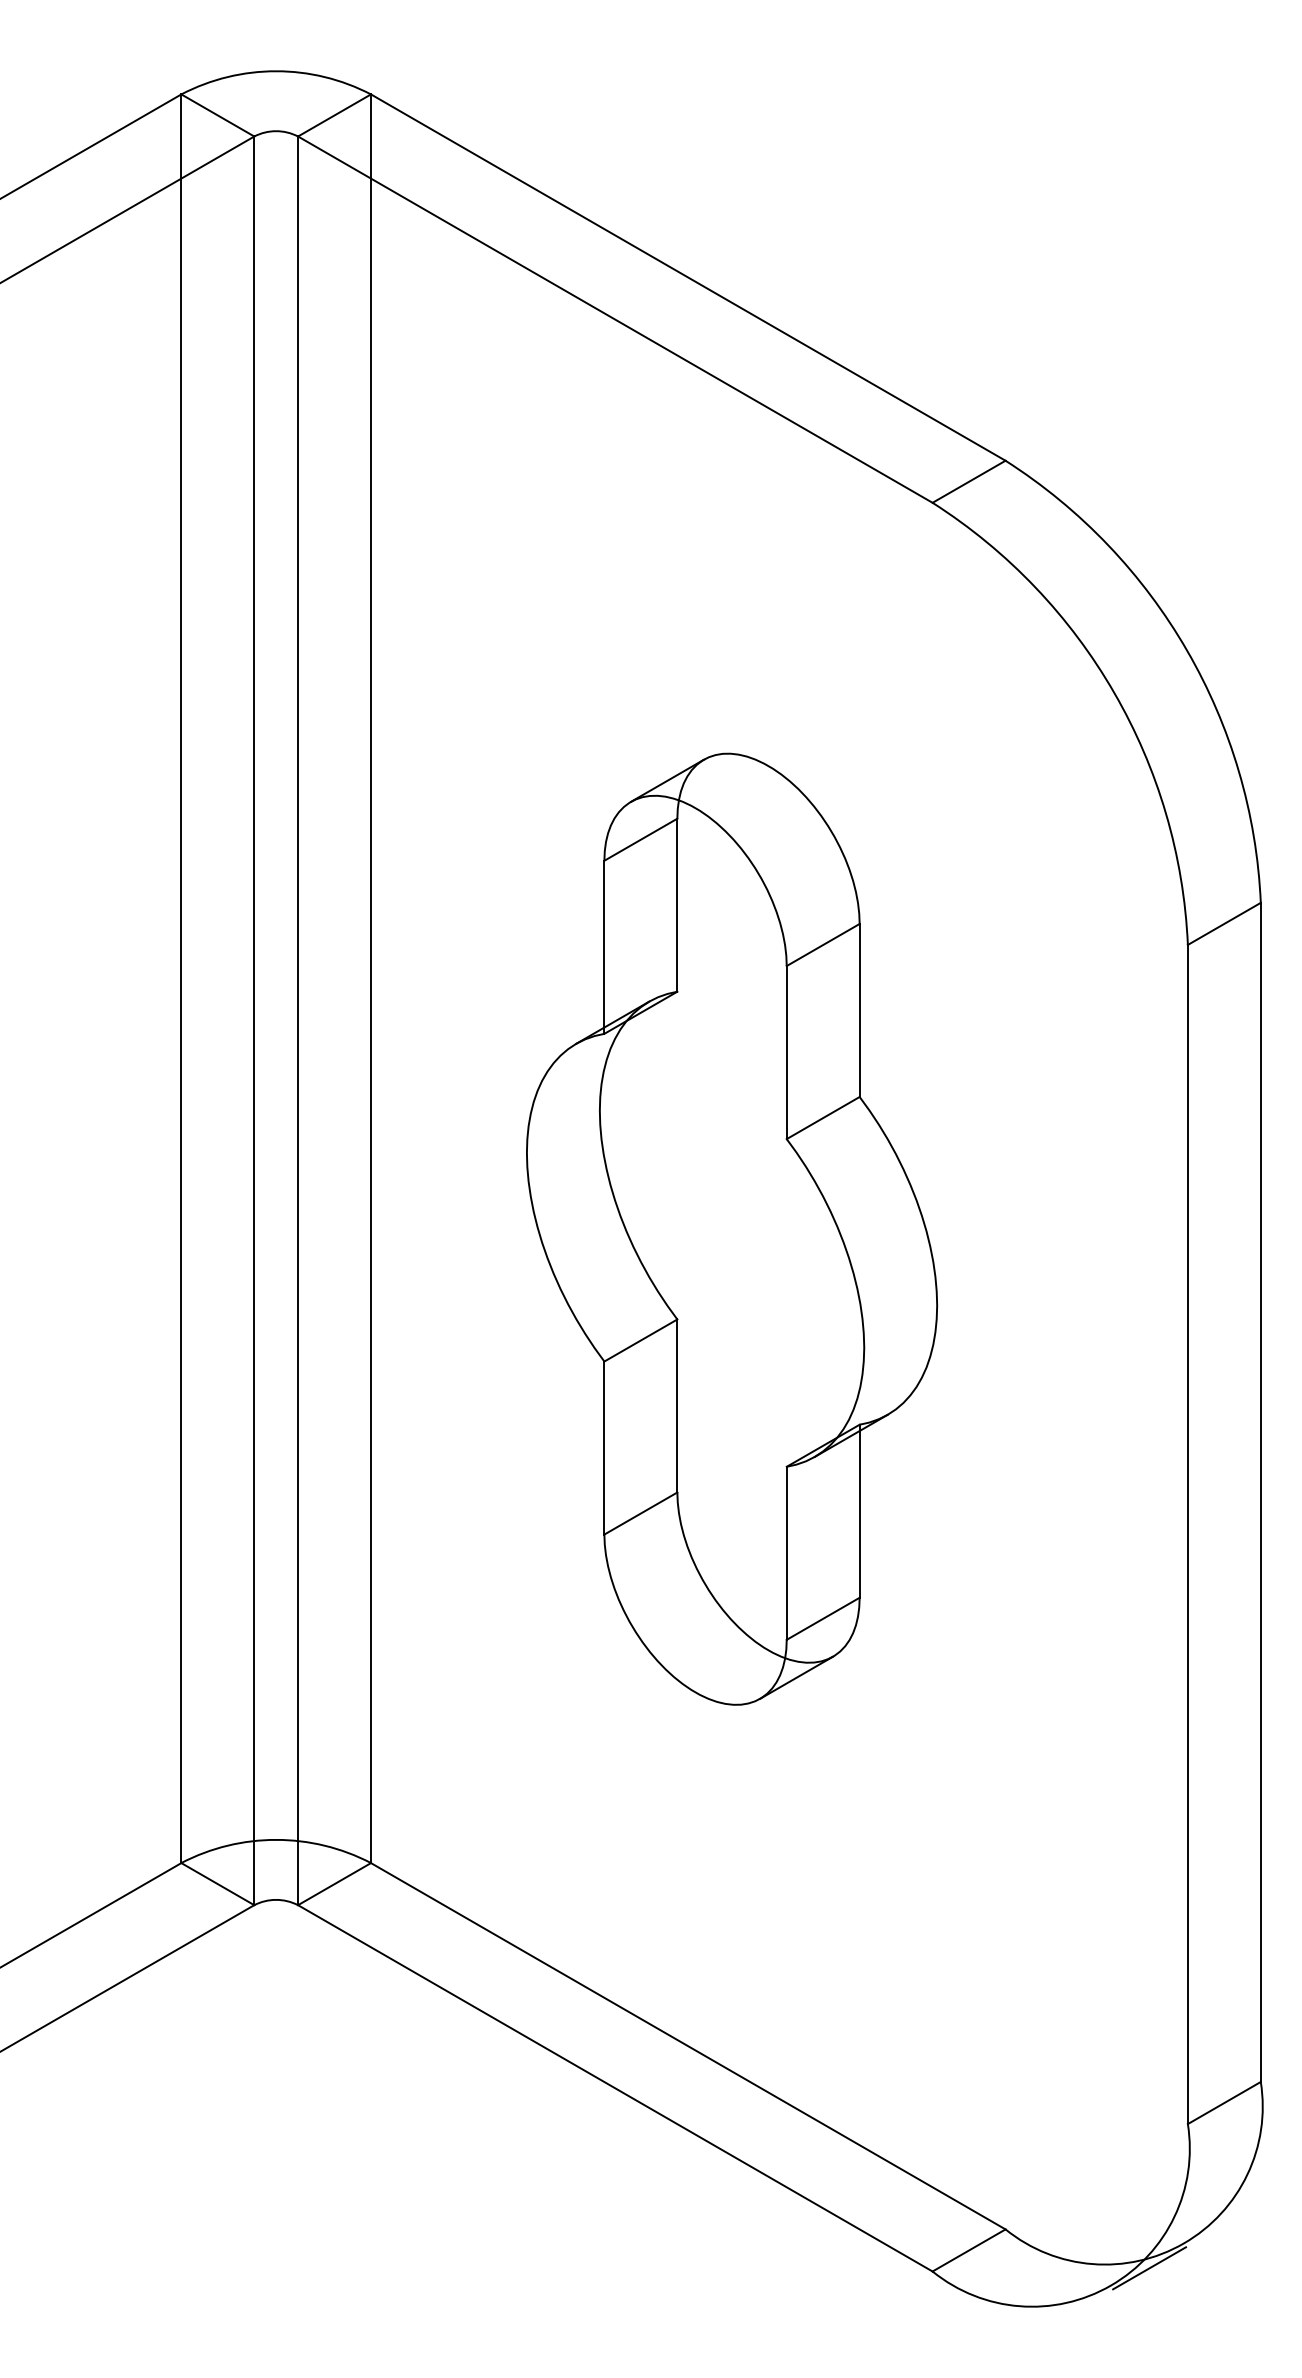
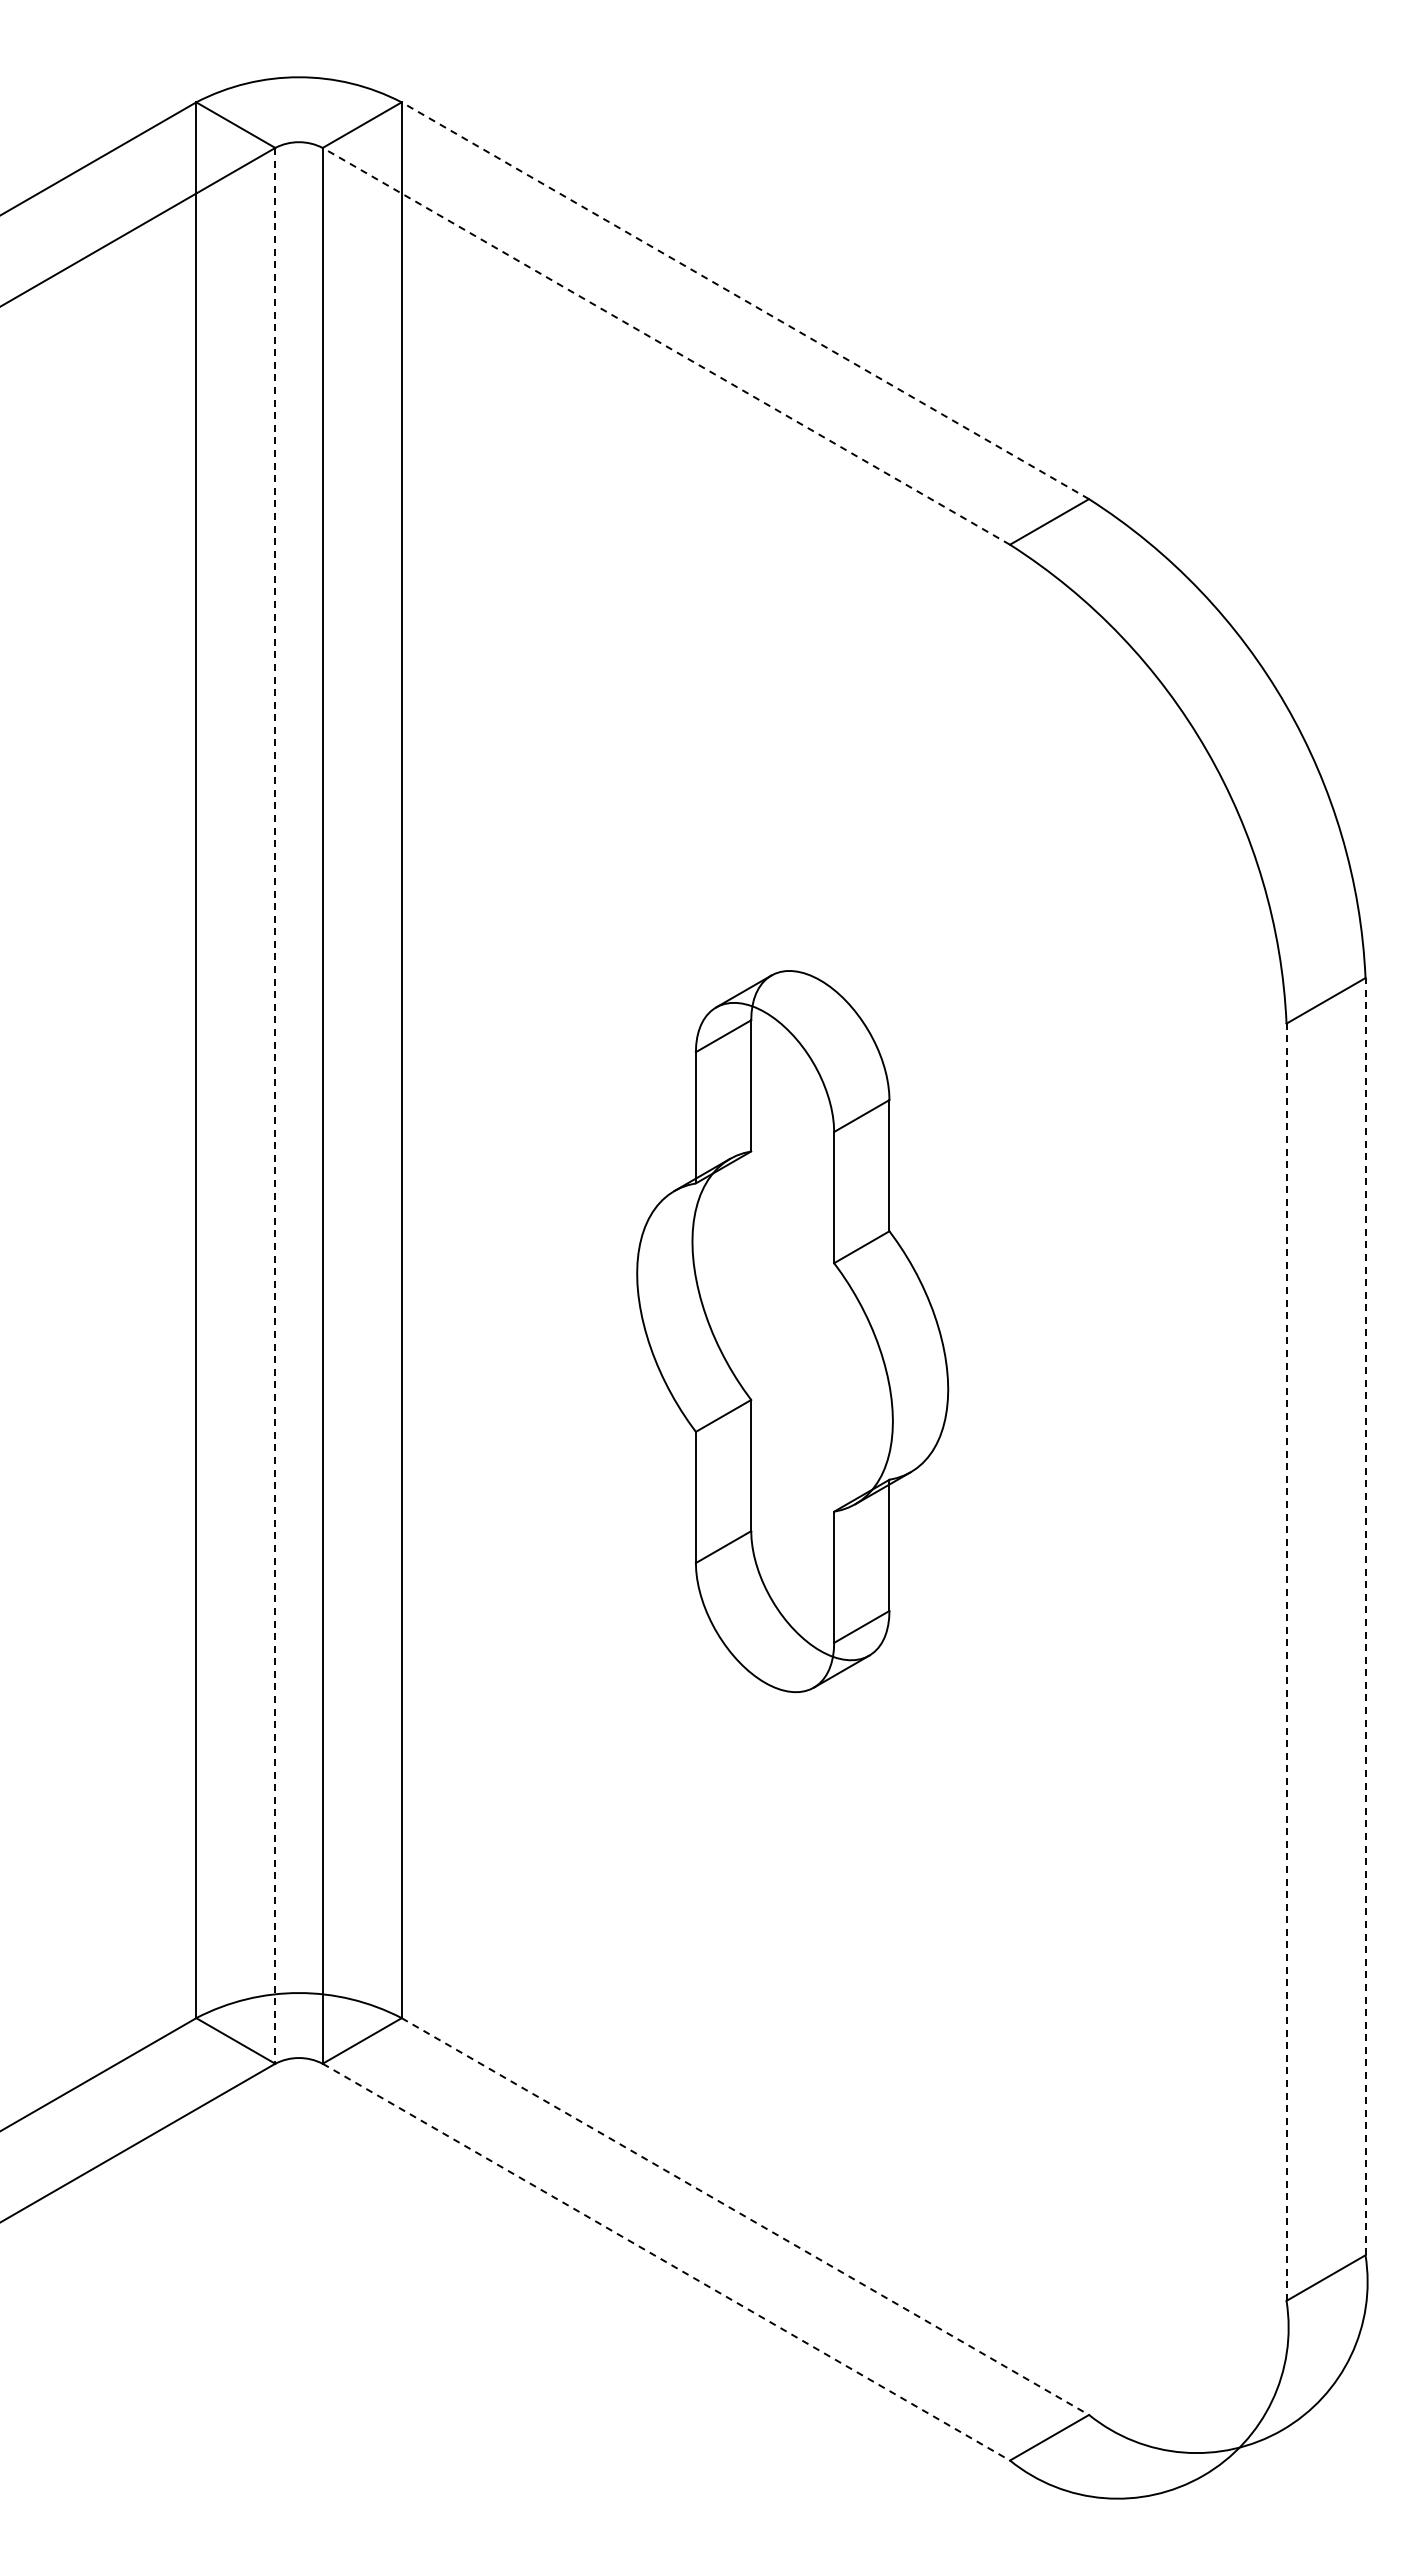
line: (688, 277) -> (745, 300), solid -> dashed
line: (615, 319) -> (666, 346), solid -> dashed
line: (254, 1020) -> (275, 1105), solid -> dashed
part: (731, 1229) -> (792, 1331), size x0.7
line: (1260, 1492) -> (1365, 1616), solid -> dashed
line: (1187, 1534) -> (1286, 1662), solid -> dashed
line: (688, 2046) -> (745, 2216), solid -> dashed
line: (615, 2088) -> (666, 2262), solid -> dashed
line: (1149, 2267) -> (1244, 2456), removed

